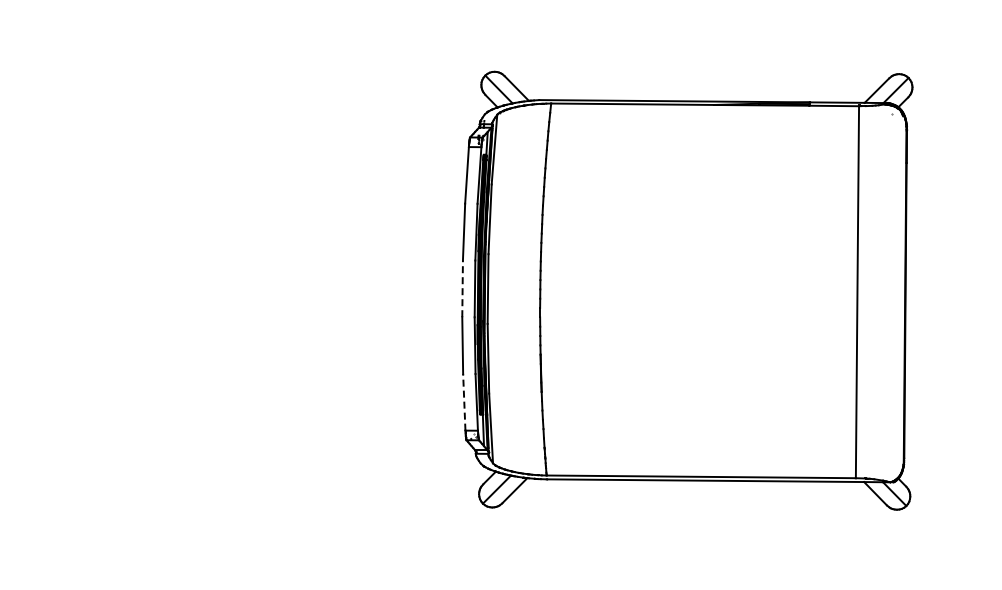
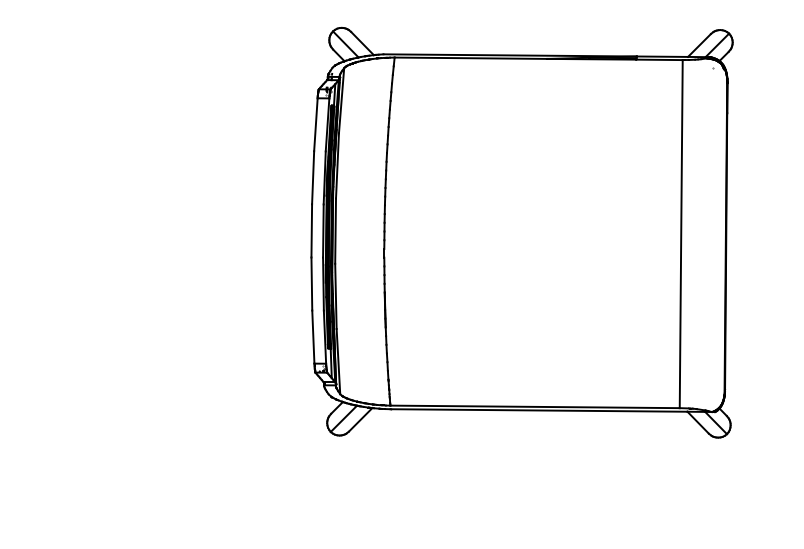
line: (462, 288) -> (311, 230), dashed -> solid
line: (464, 401) -> (313, 336), dashed -> solid

